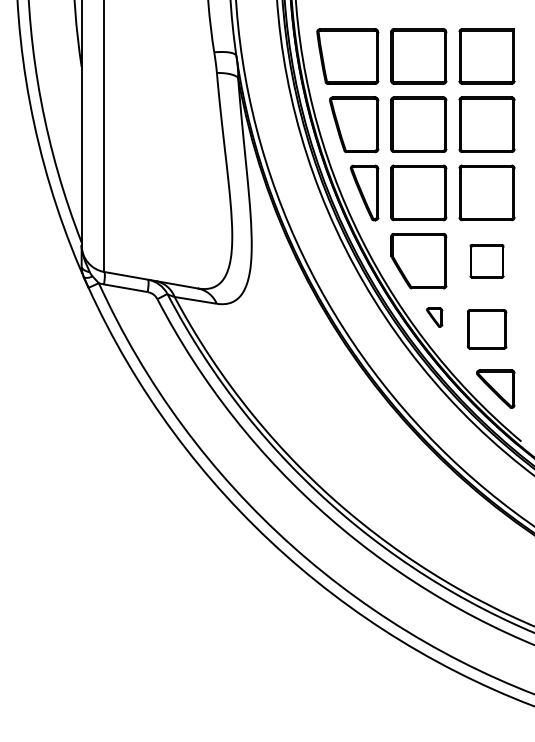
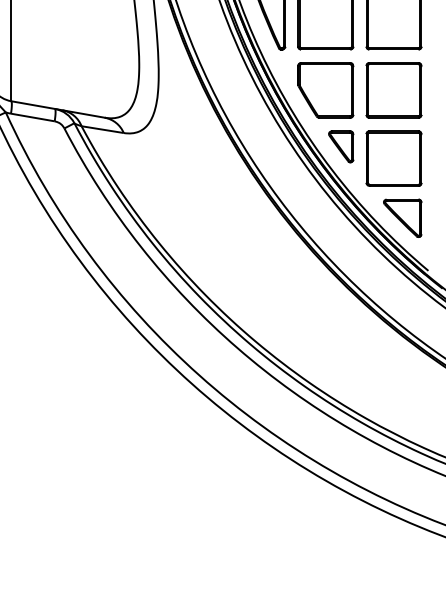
part: (486, 261) -> (393, 90), size x1.67
part: (434, 317) -> (341, 146), size x1.67
part: (486, 329) -> (393, 158), size x1.43

